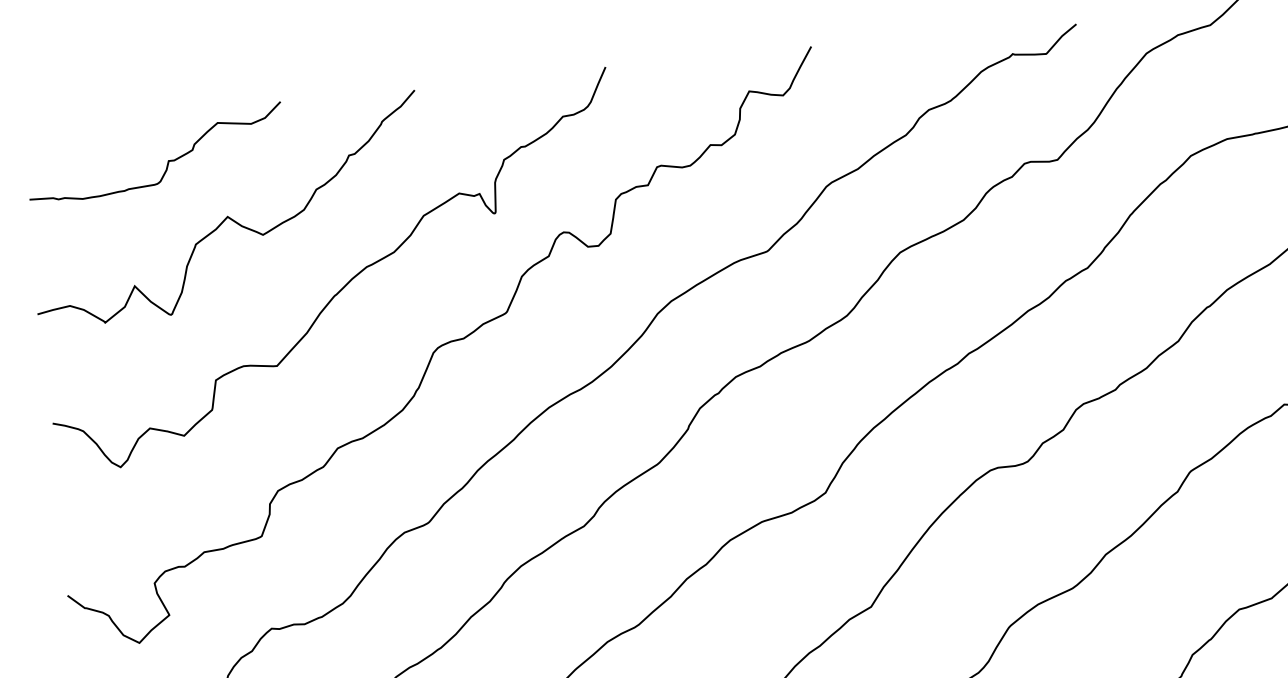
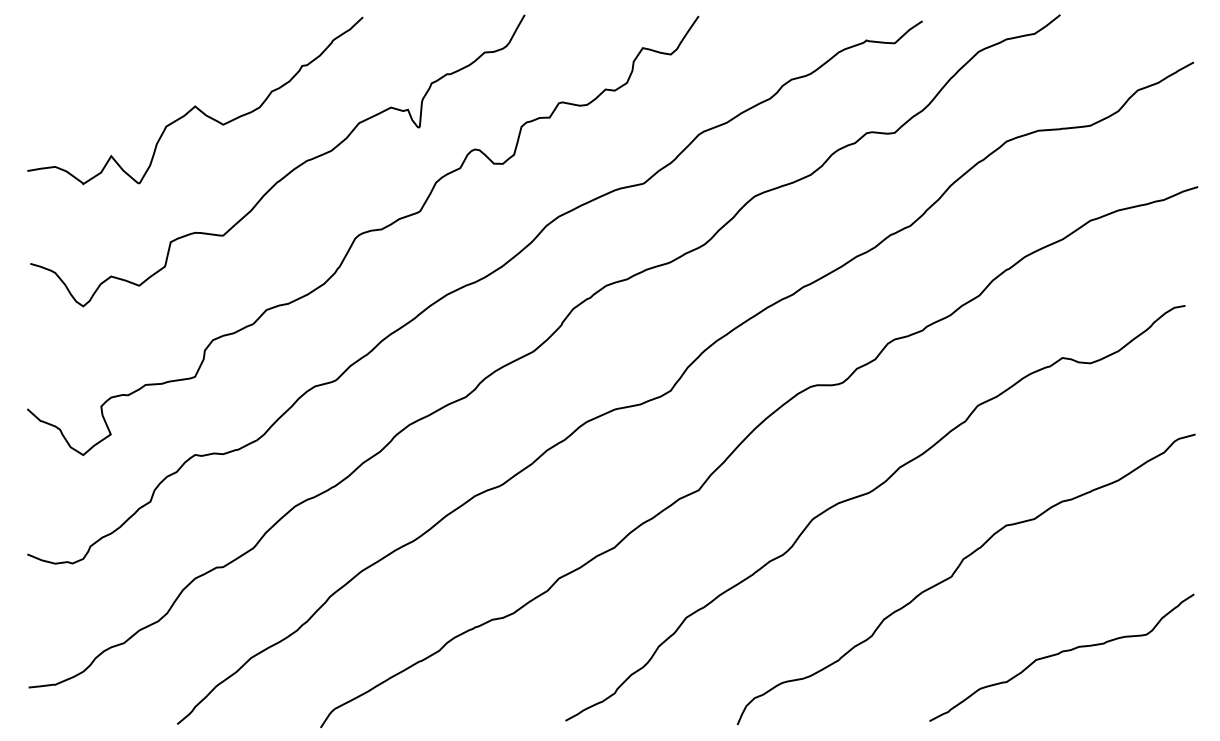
curve: (167, 161) -> (149, 54), removed

